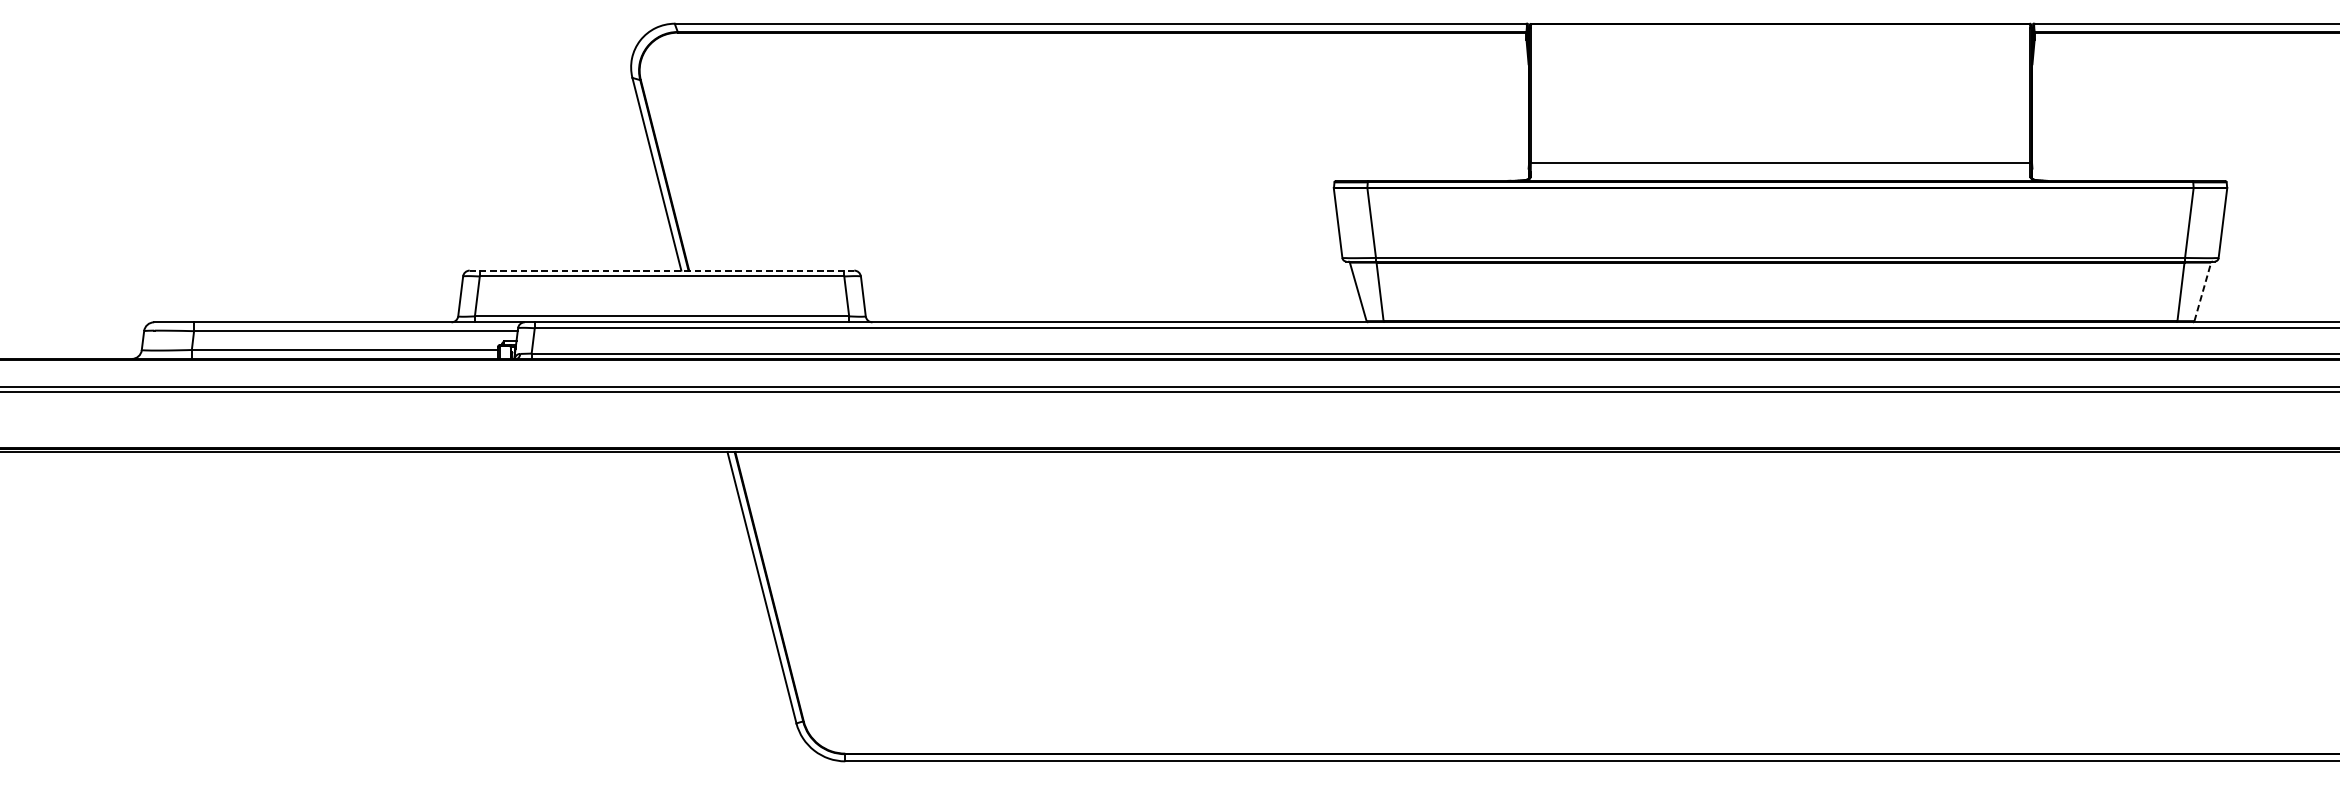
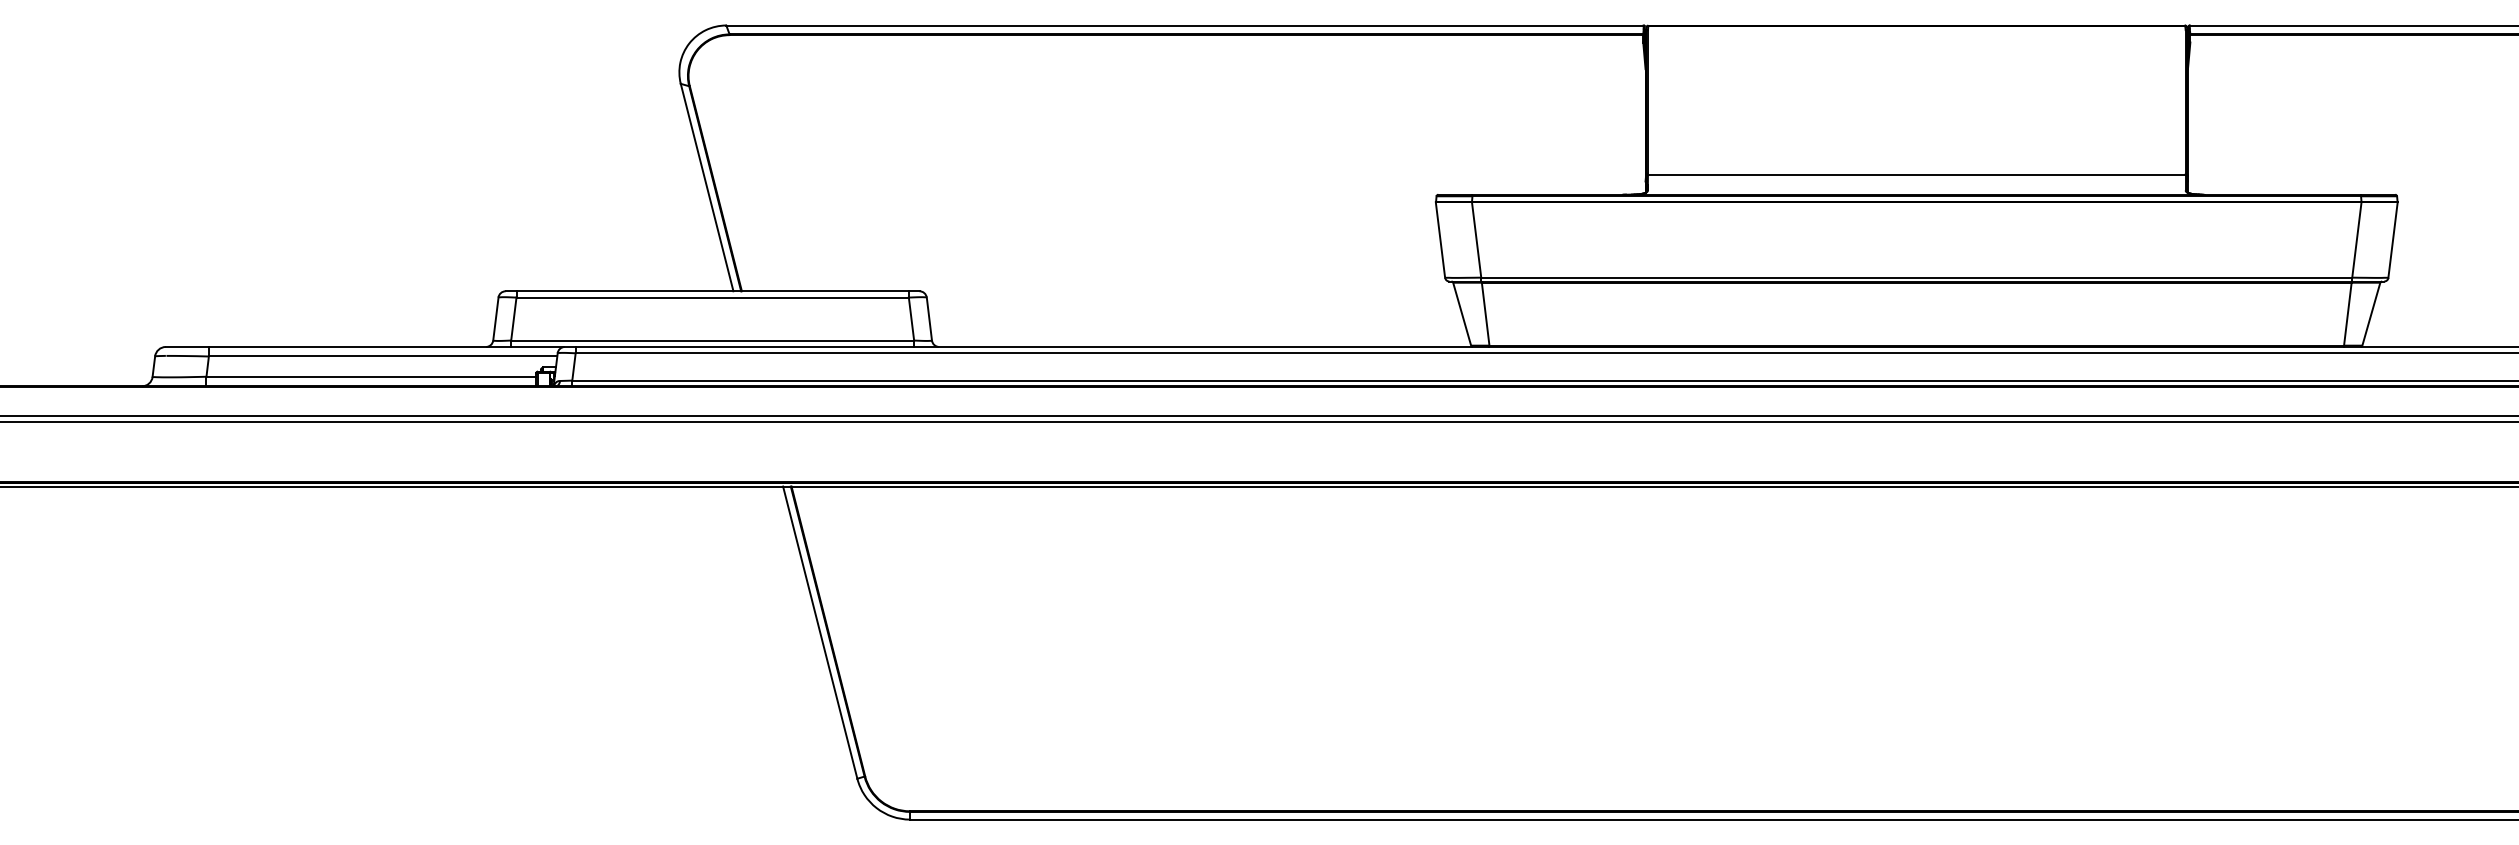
line: (661, 270) -> (712, 291), dashed -> solid
line: (2202, 292) -> (2371, 314), dashed -> solid

